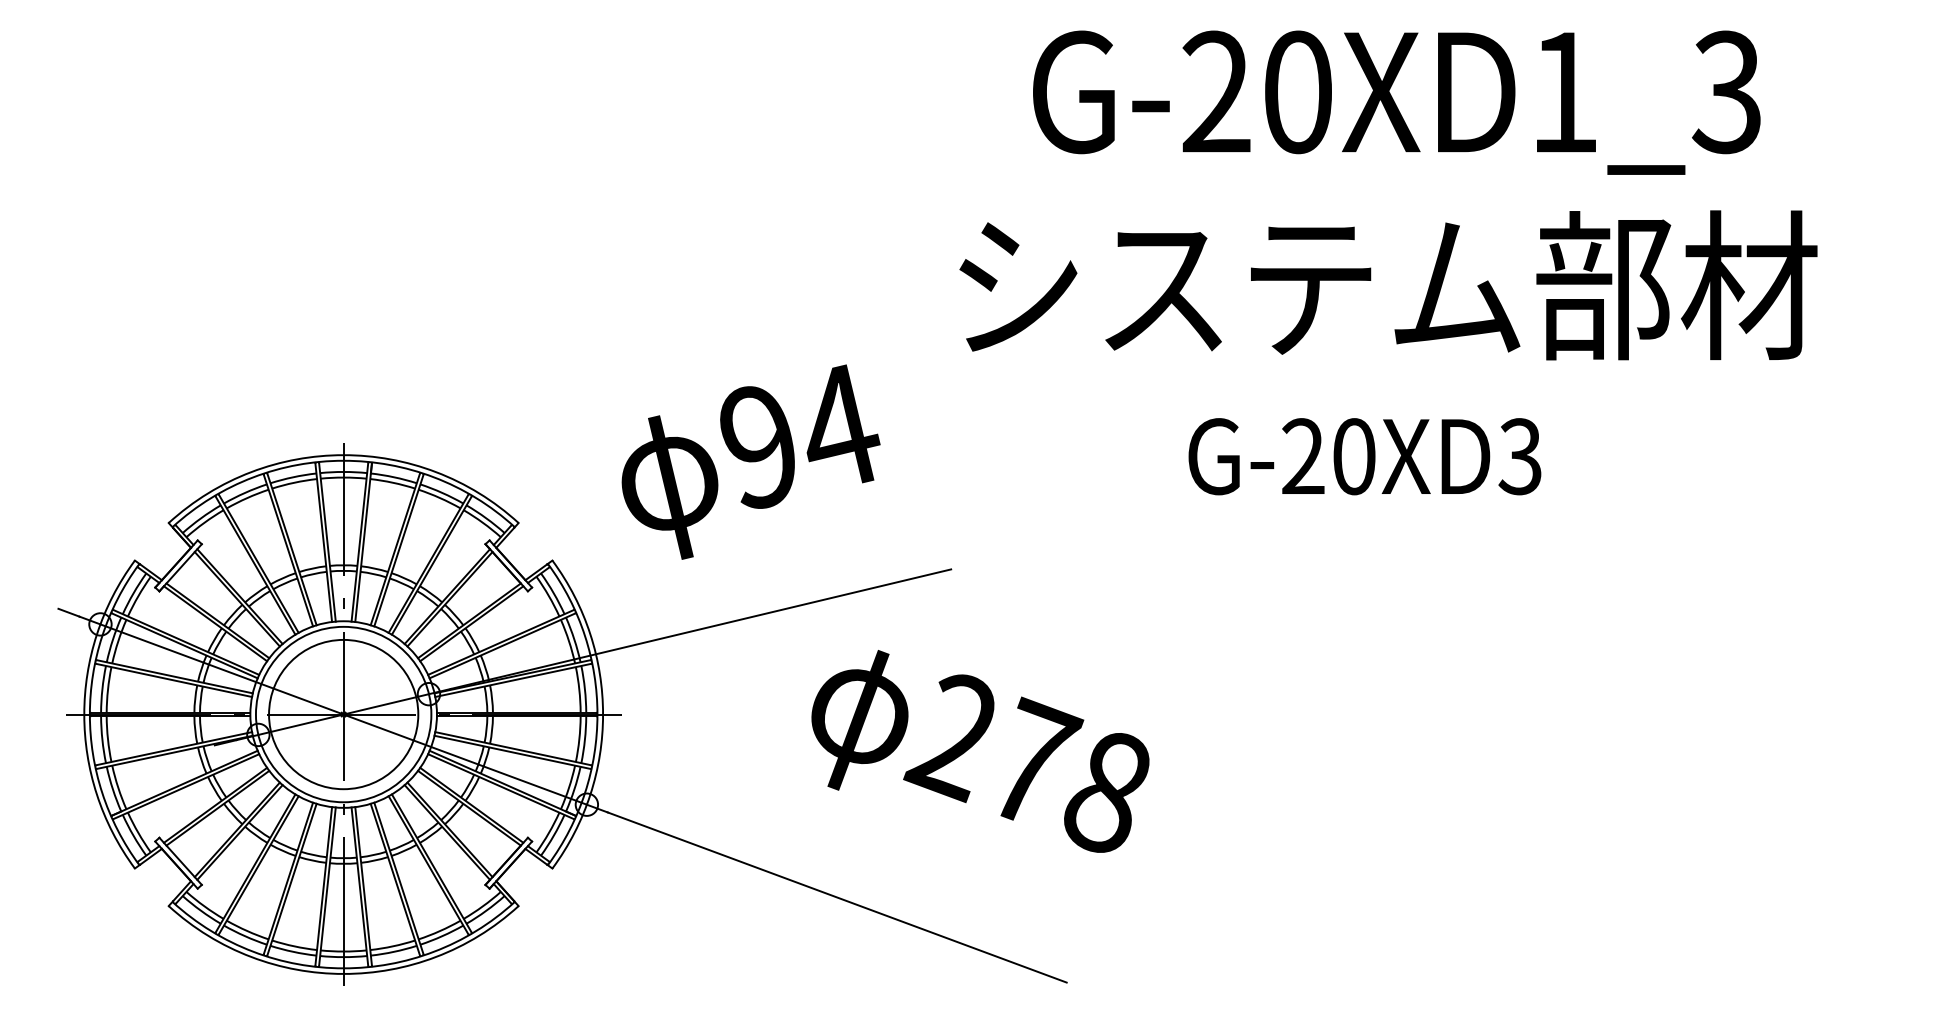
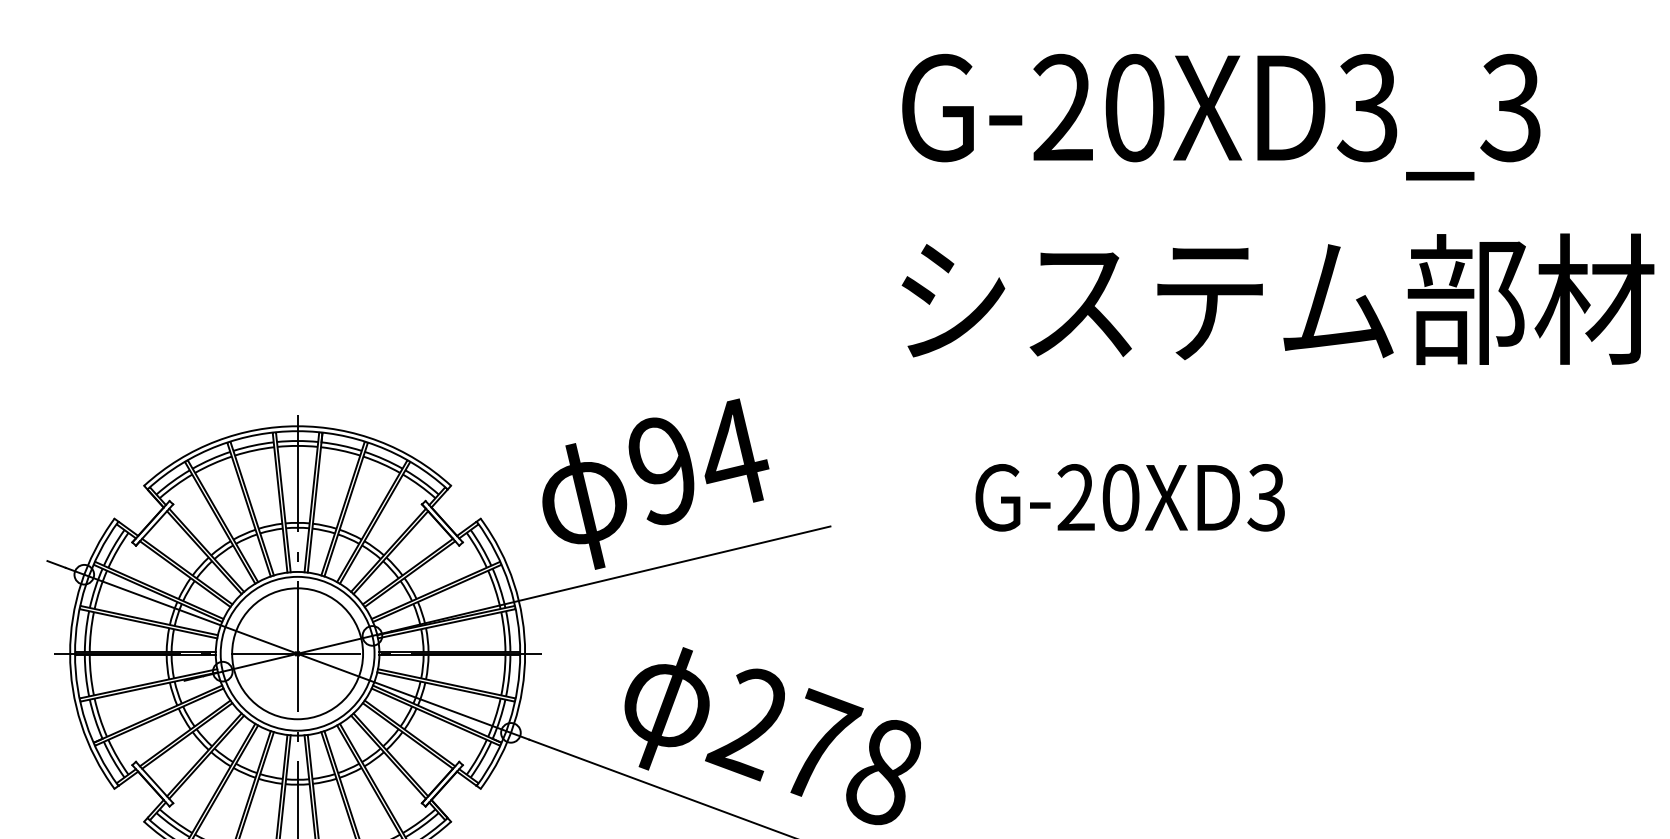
text: (1562, 92) -> (1366, 108), G-20XD1_3 -> G-20XD3_3
text: (1388, 285) -> (1278, 299), moved
text: (1364, 456) -> (1129, 497), moved
text: (750, 461) -> (655, 483), moved
text: (980, 751) -> (772, 736), moved

